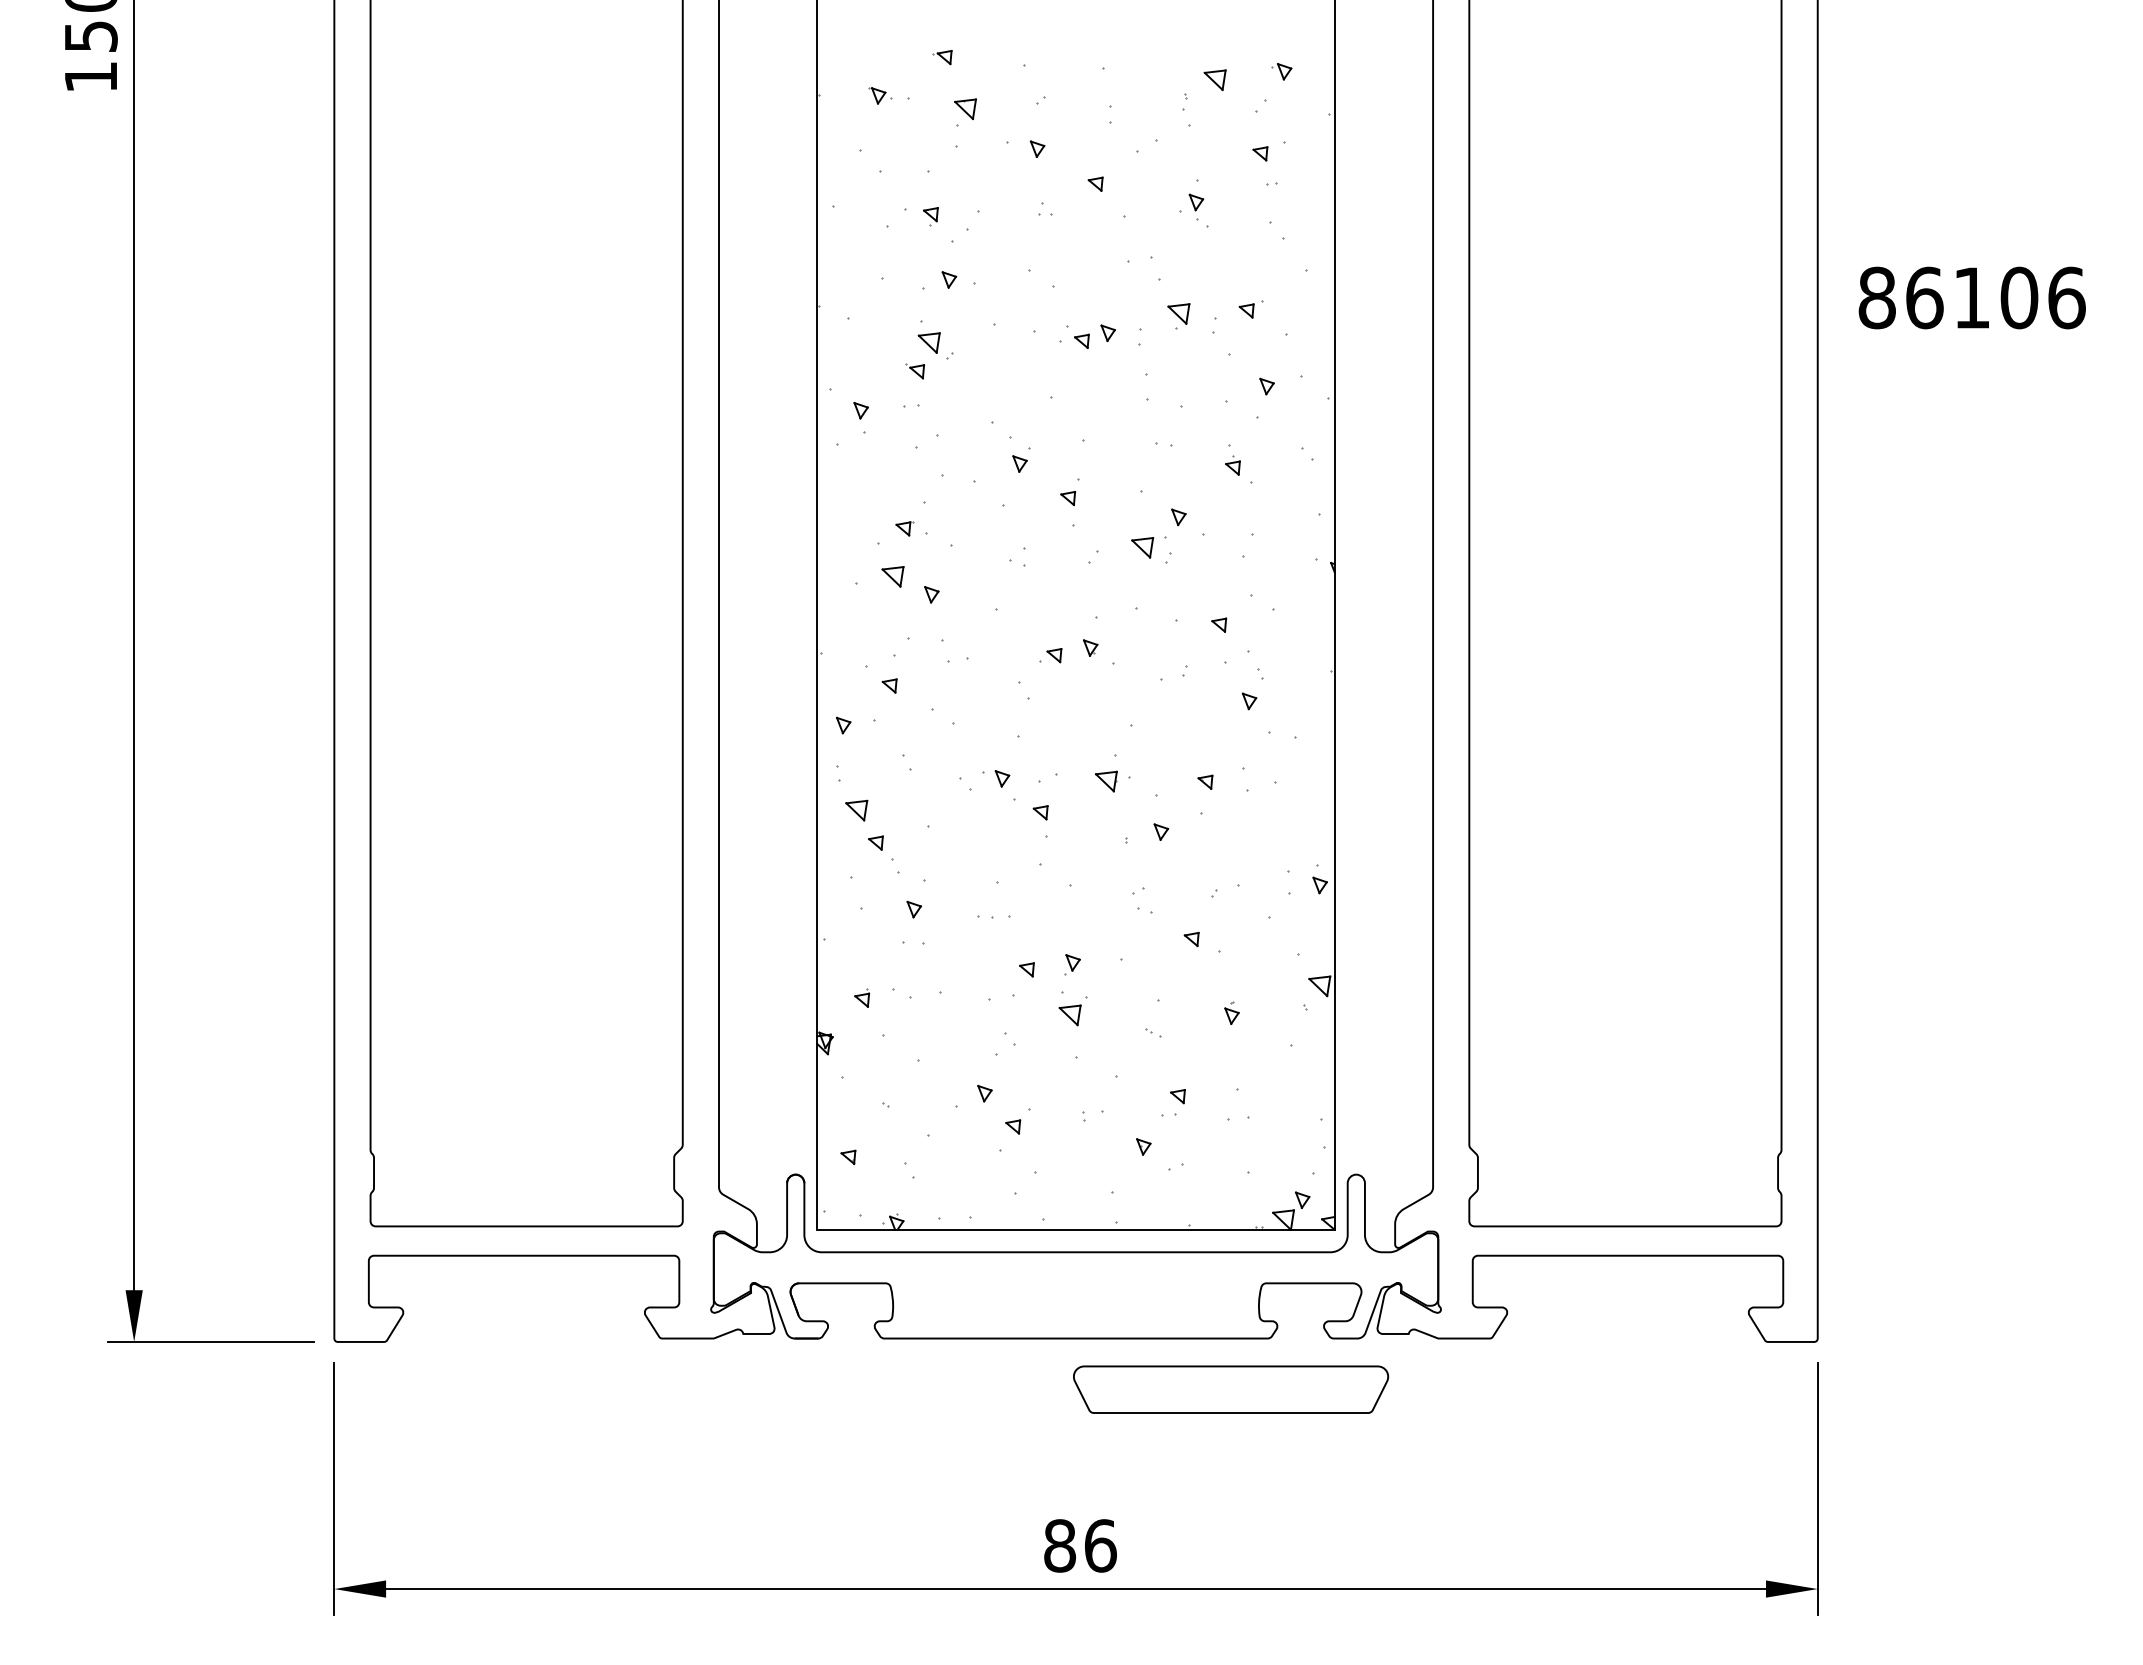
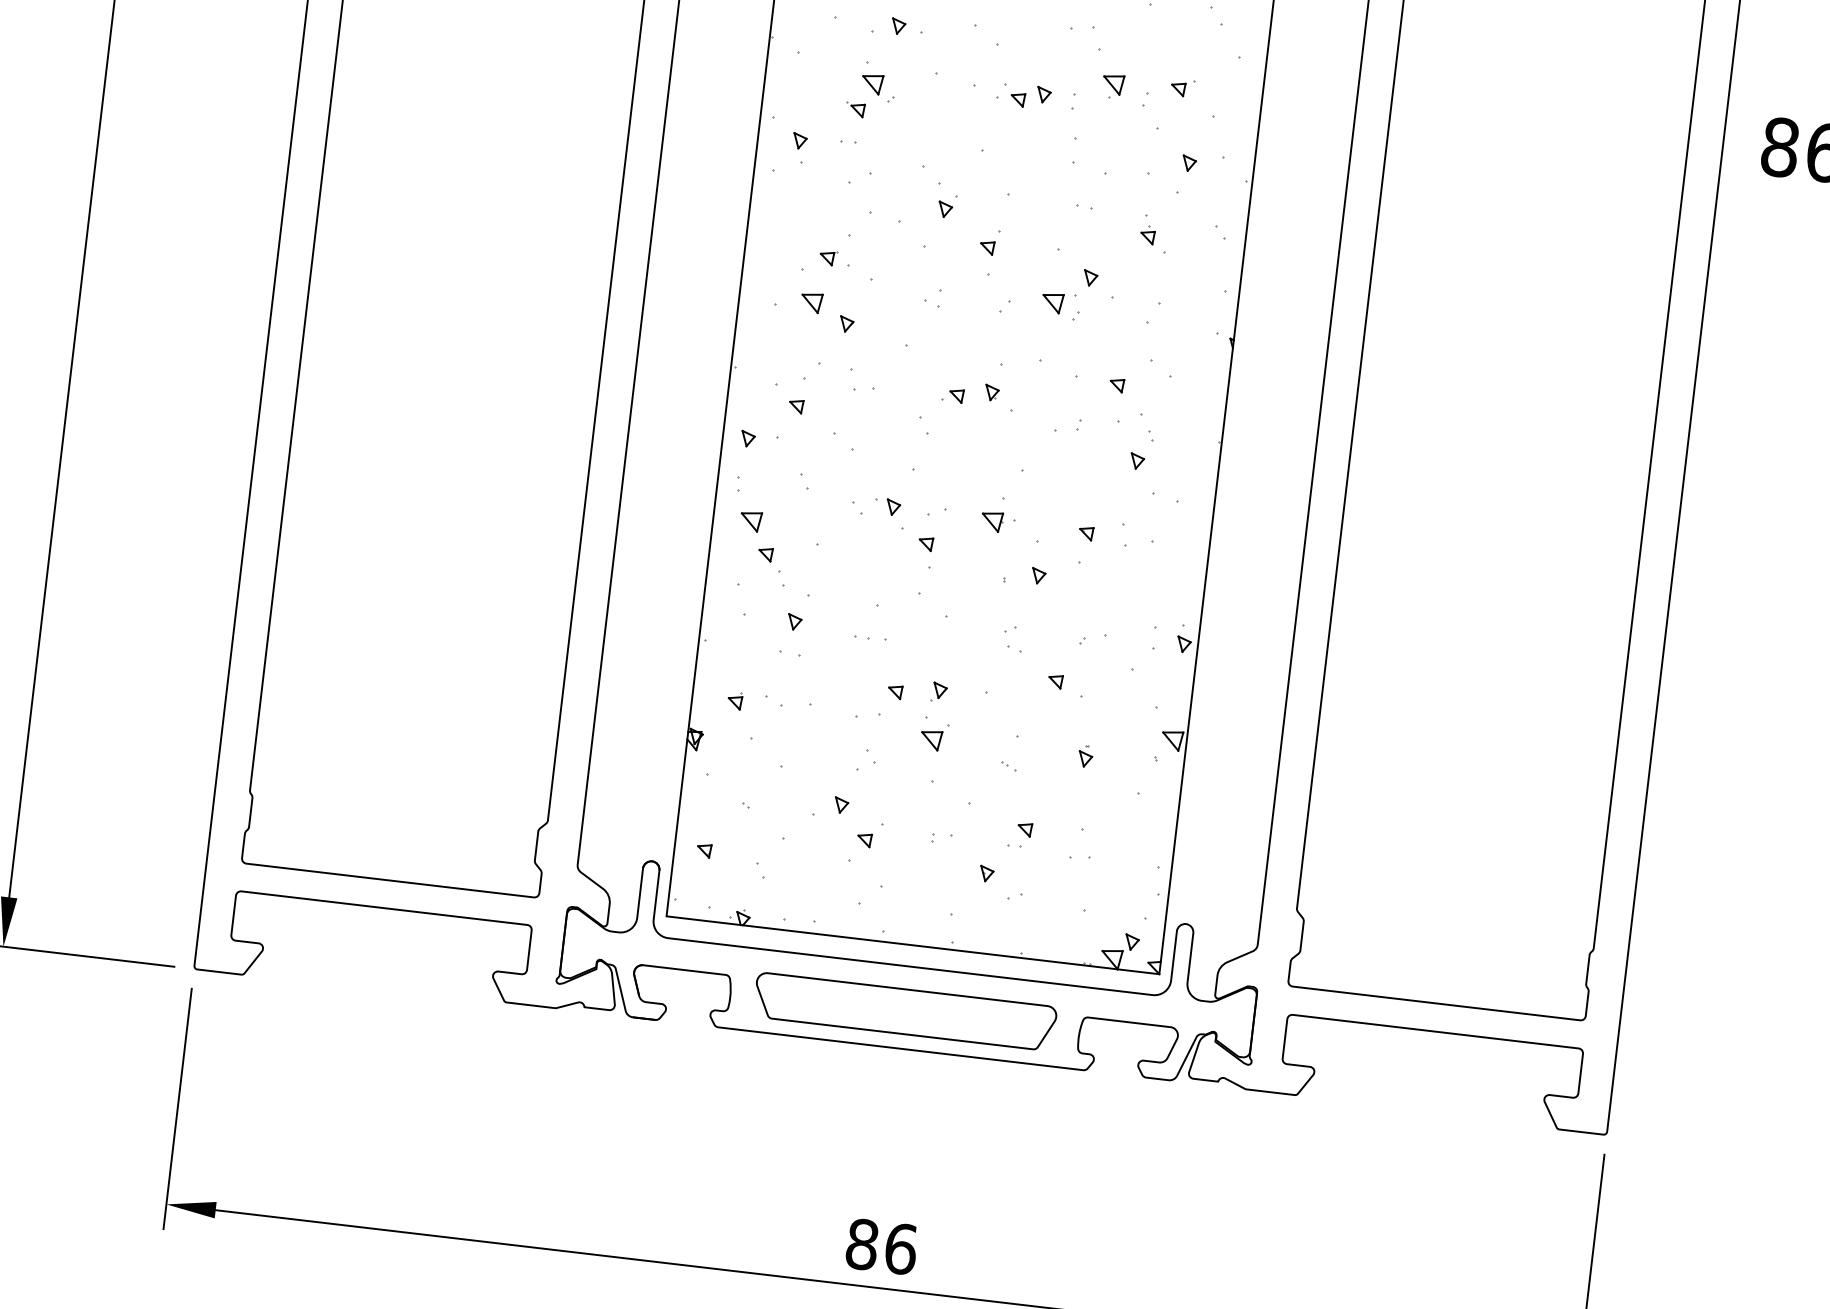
part: (1231, 1389) -> (905, 1011), moved

